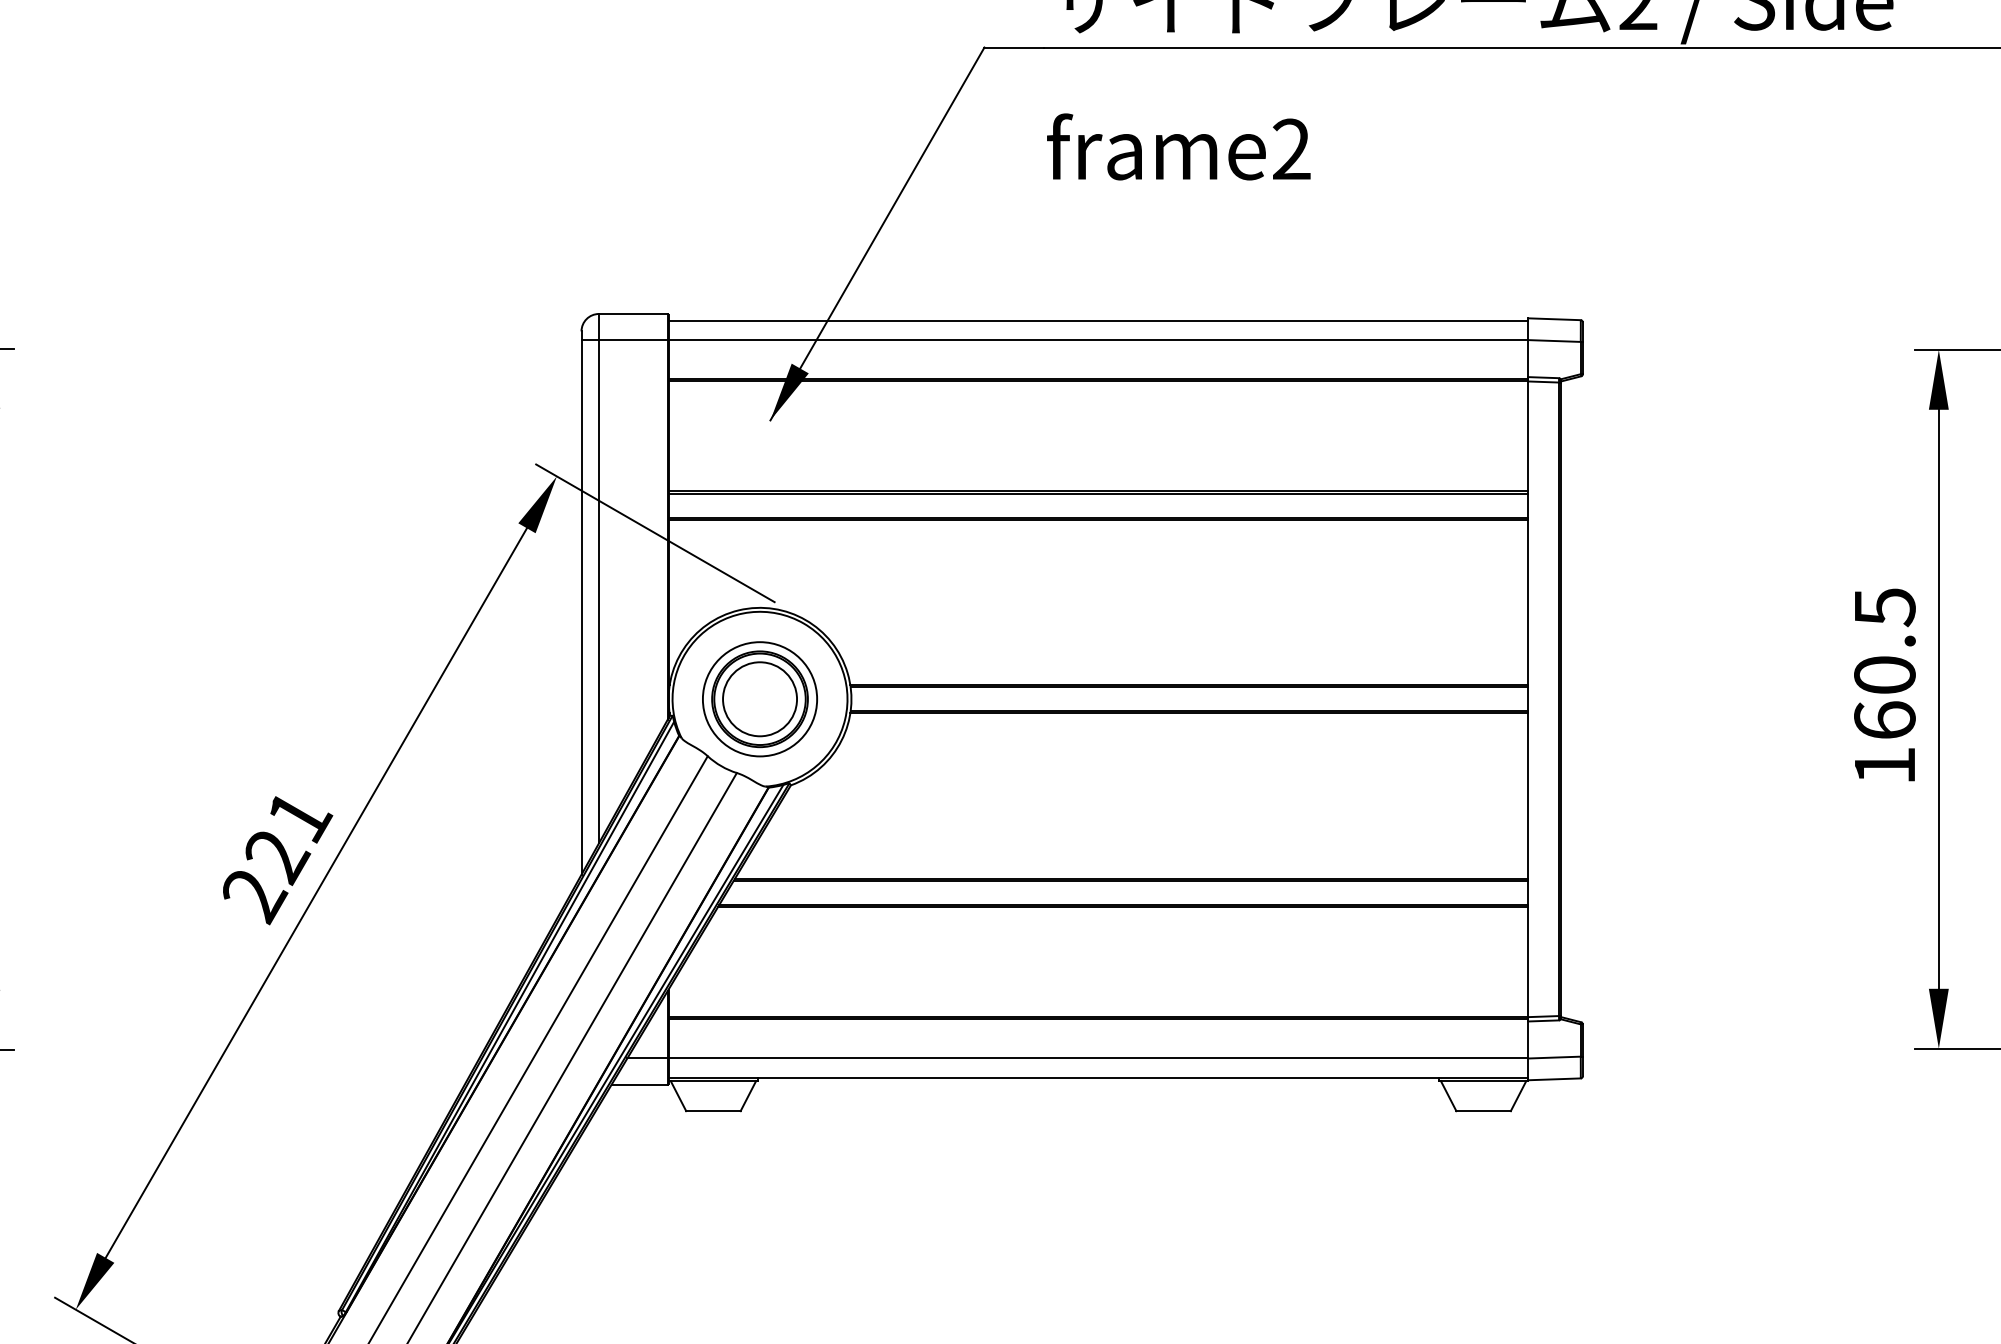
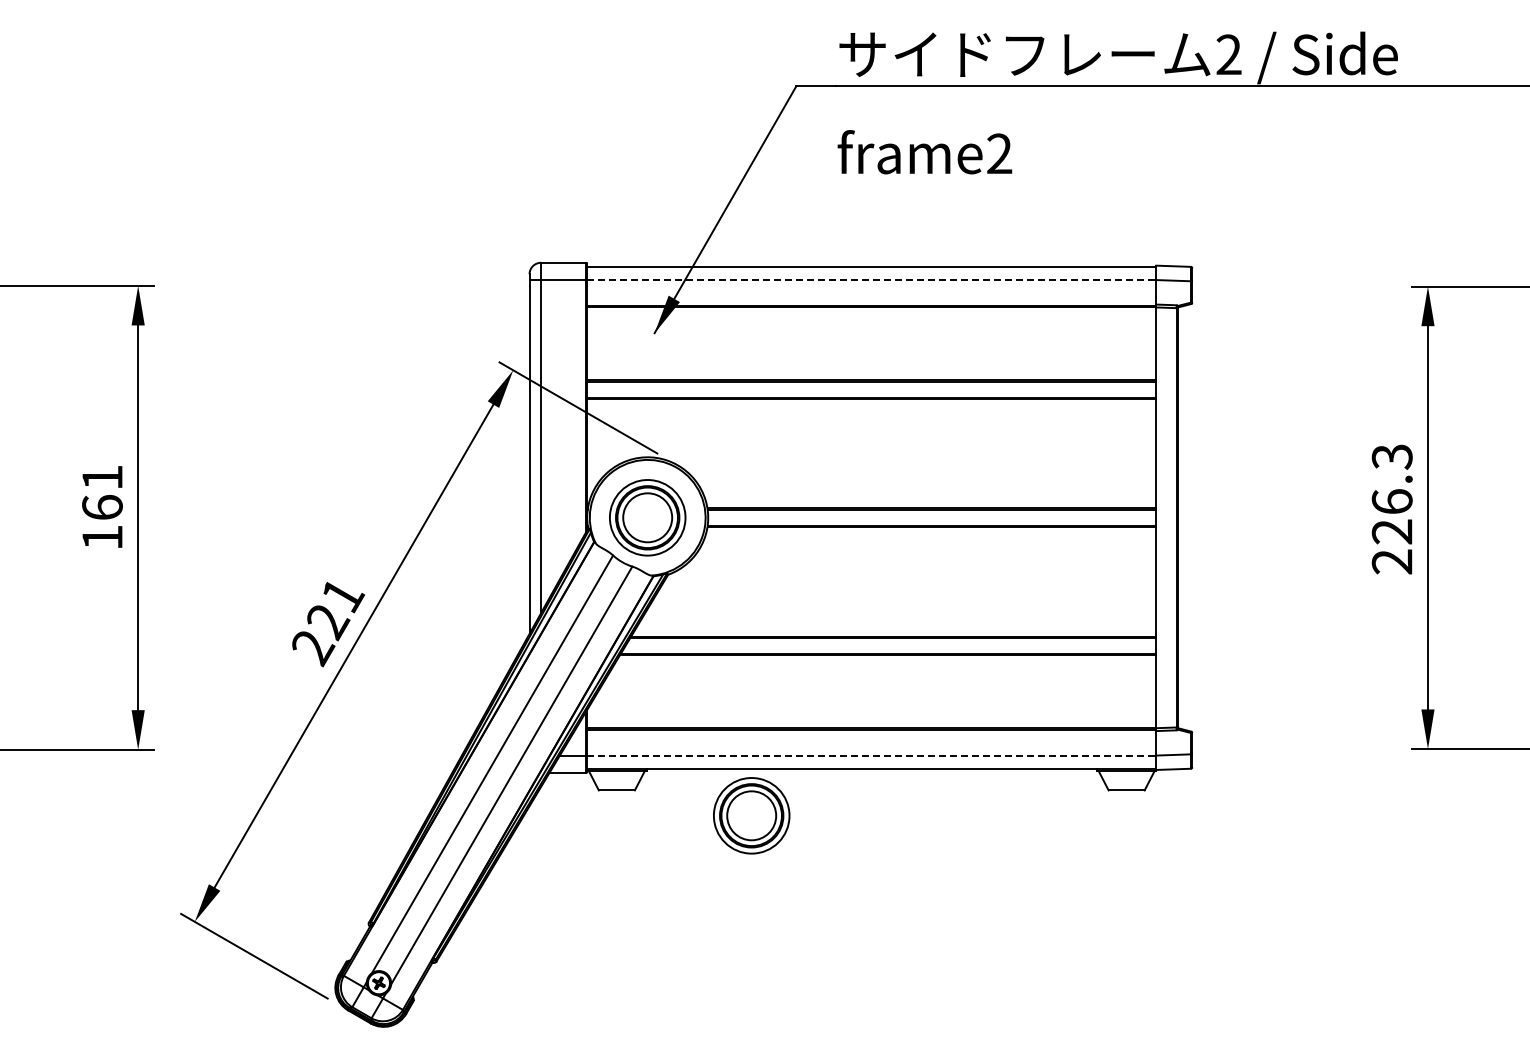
line: (1098, 340) -> (871, 280), solid -> dashed
text: (1883, 686) -> (1391, 509), 160.5 -> 226.3
line: (1098, 1058) -> (871, 755), solid -> dashed
part: (916, 1149) -> (751, 815), added

